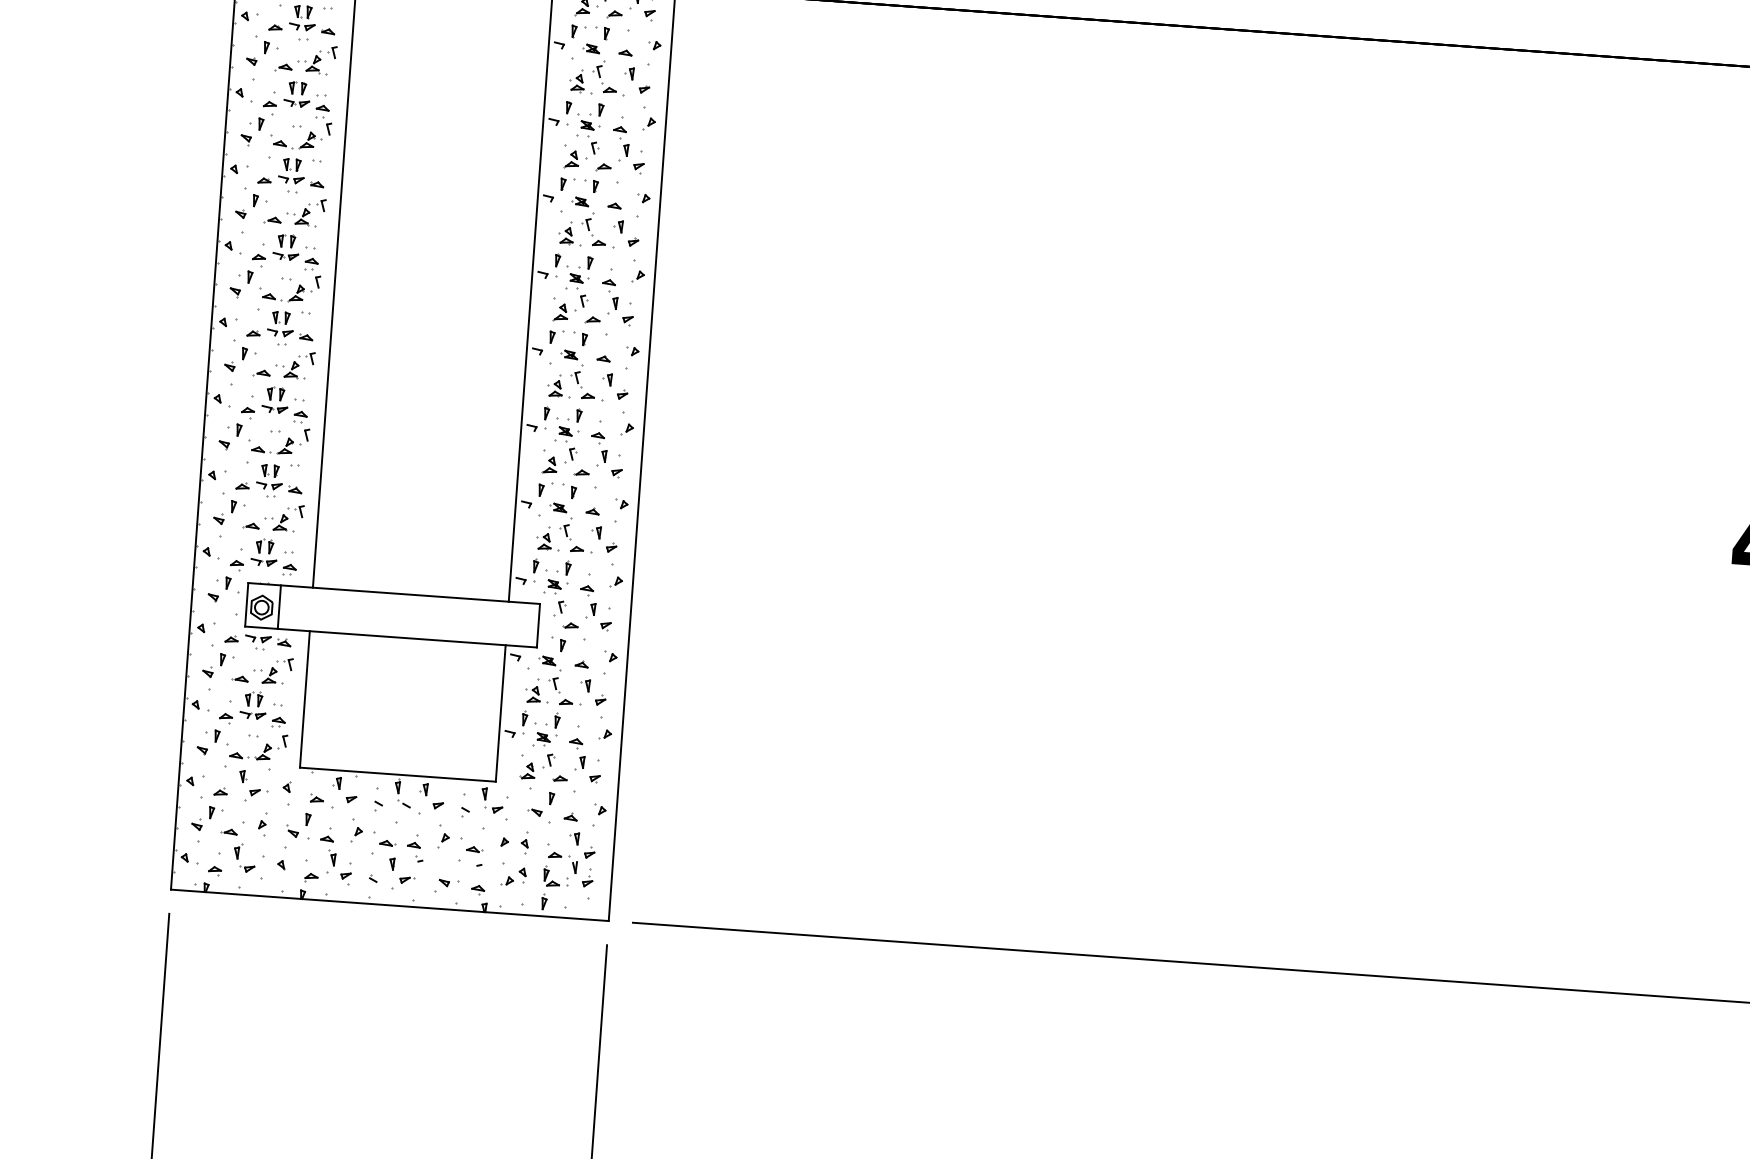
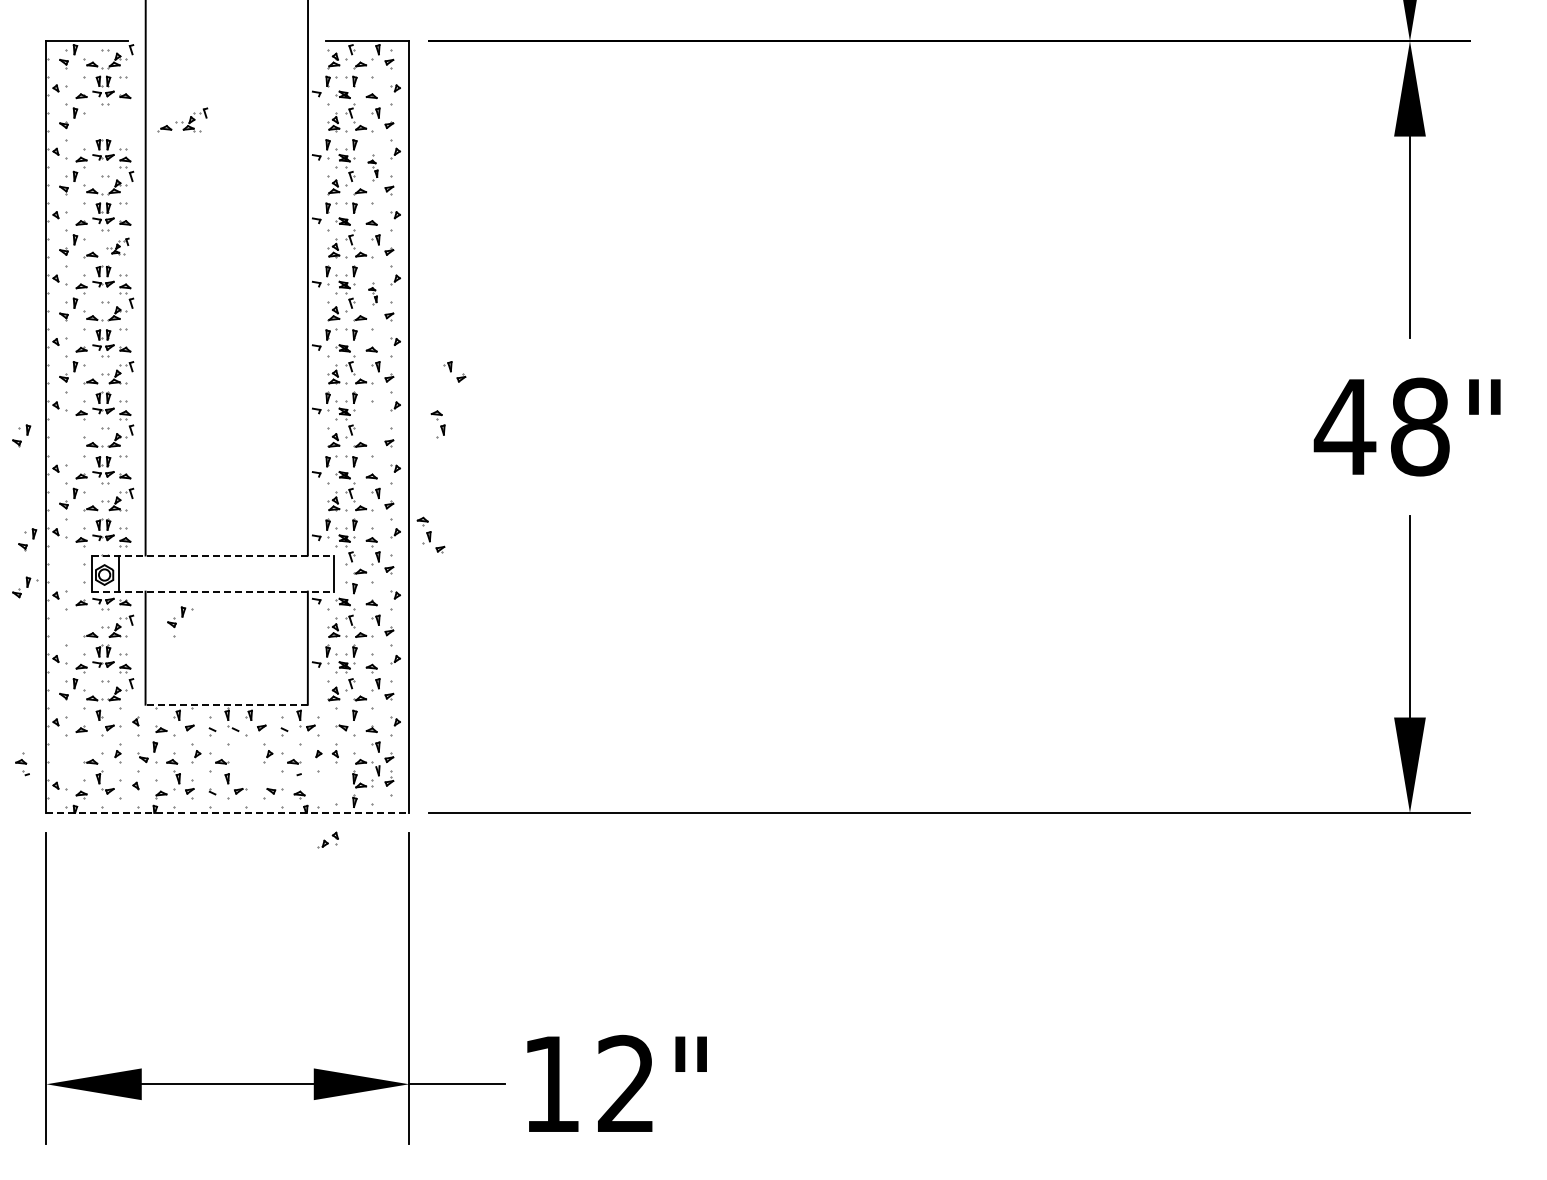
part: (305, 58) -> (182, 119), moved
part: (620, 139) -> (372, 167), size x0.7
part: (305, 212) -> (117, 246), size x0.7
part: (609, 291) -> (372, 293), size x0.6
part: (701, 392) -> (454, 371), added
part: (230, 436) -> (21, 435), moved
part: (598, 449) -> (437, 424), moved
part: (658, 586) -> (430, 534), added
part: (219, 589) -> (27, 539), moved
line: (393, 593) -> (212, 555), solid -> dashed
line: (390, 636) -> (212, 591), solid -> dashed
part: (218, 665) -> (25, 587), moved
line: (397, 774) -> (226, 704), solid -> dashed
part: (207, 823) -> (180, 621), moved
part: (415, 848) -> (22, 764), moved
part: (512, 876) -> (327, 839), moved
line: (390, 904) -> (228, 812), solid -> dashed

